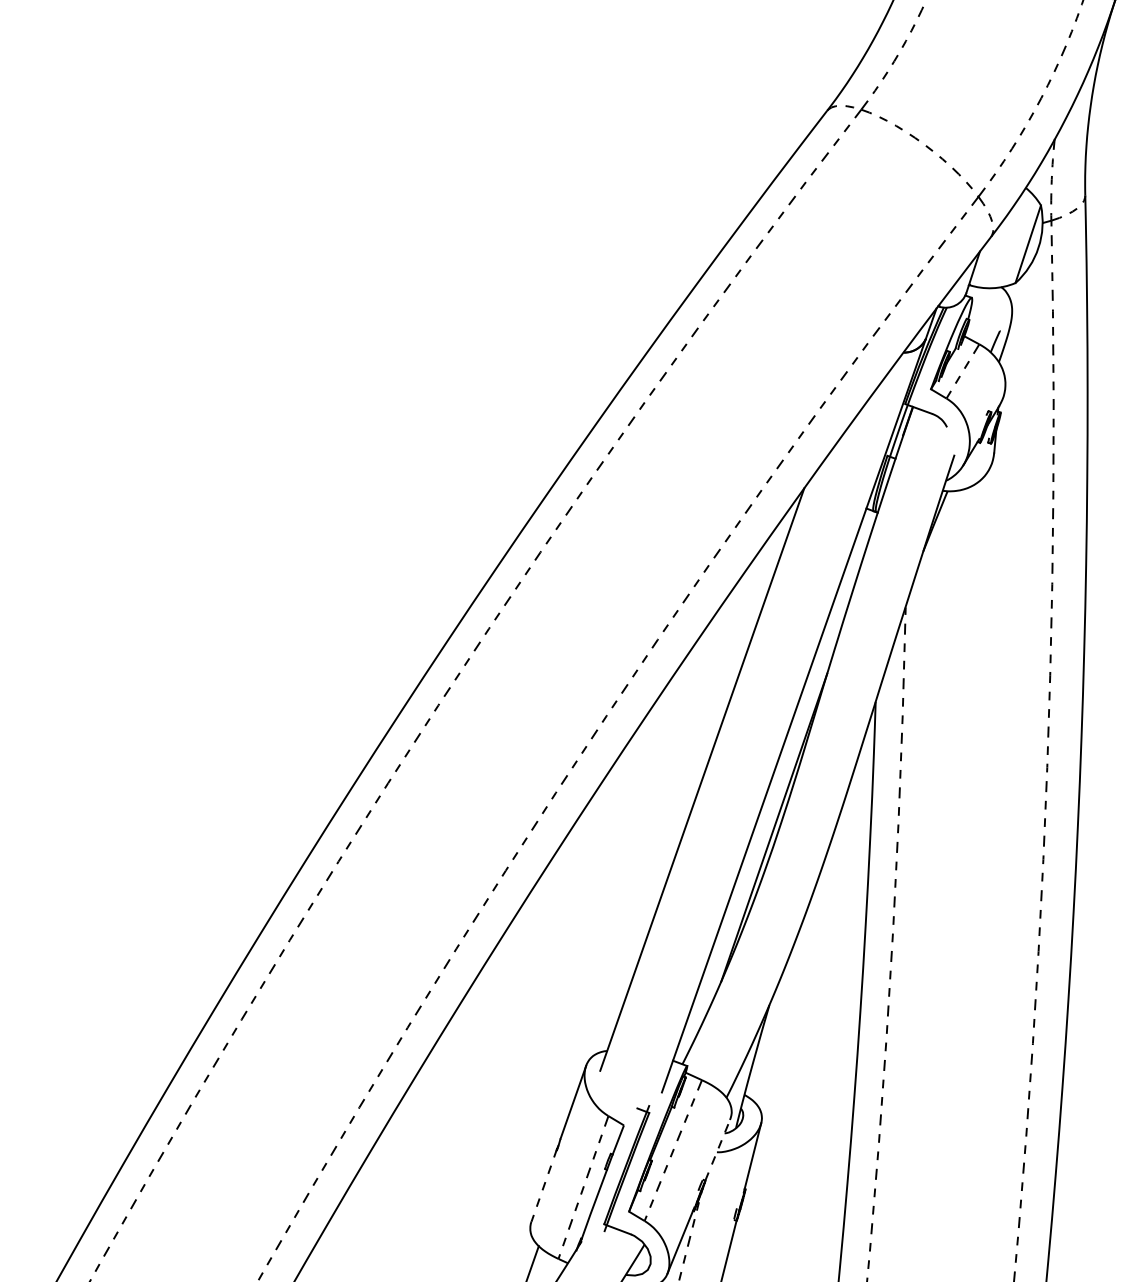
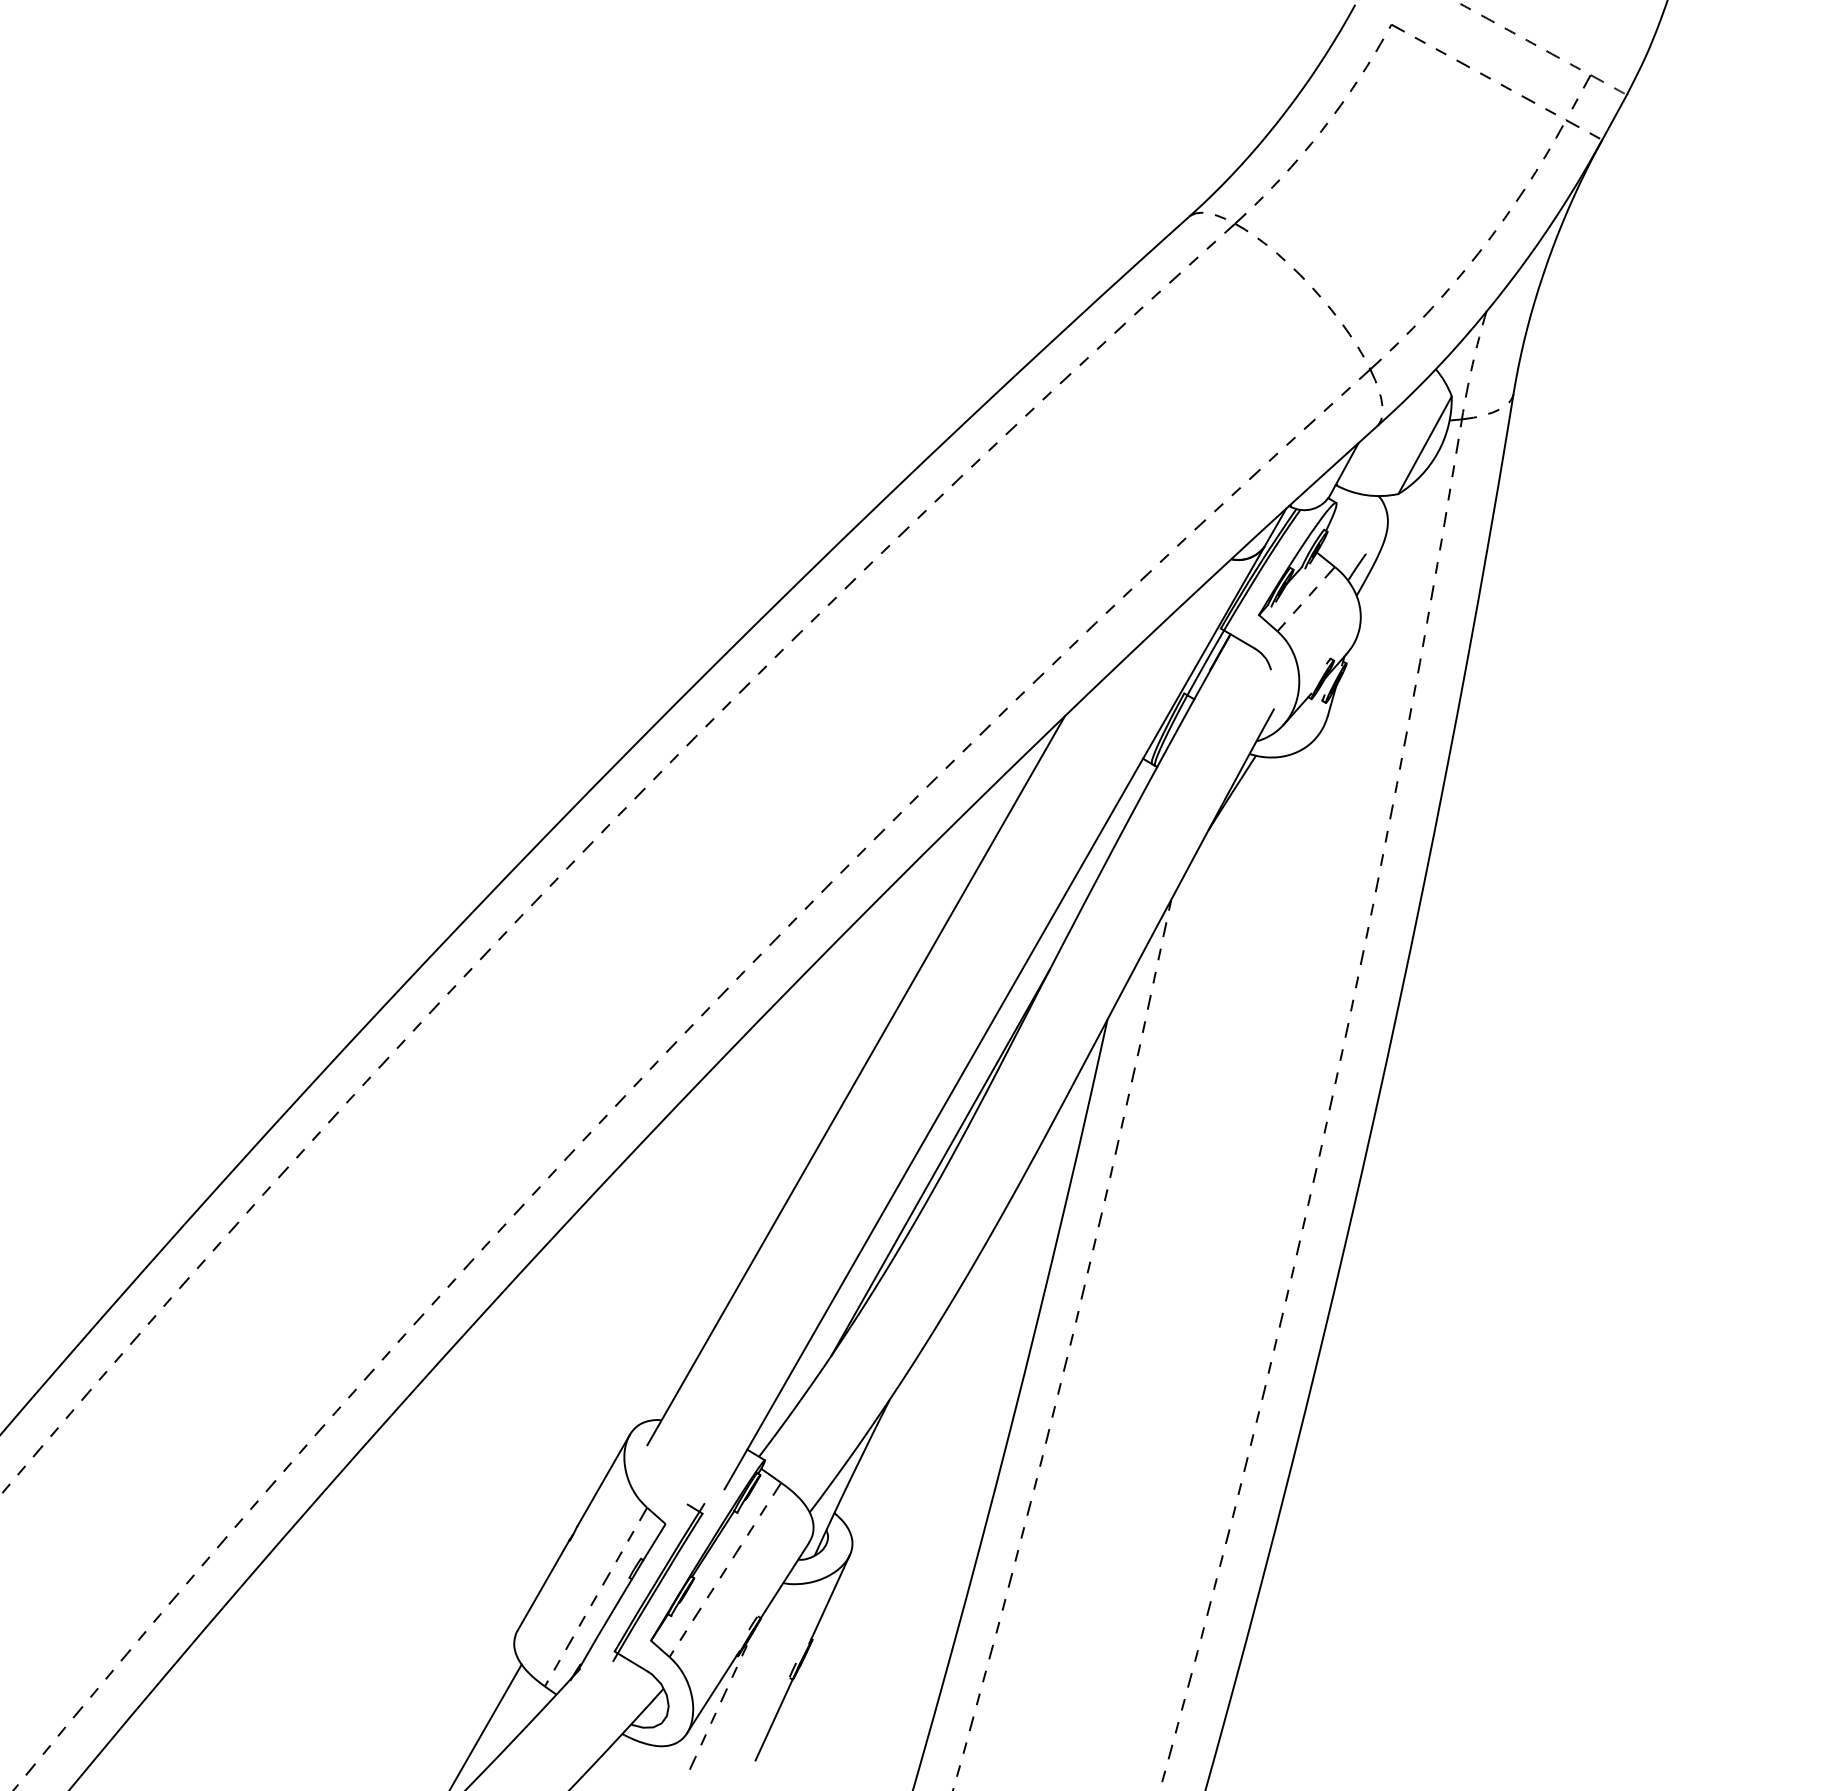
line: (717, 1150) -> (784, 1580), dashed -> solid
line: (543, 1186) -> (543, 1585), dashed -> solid

